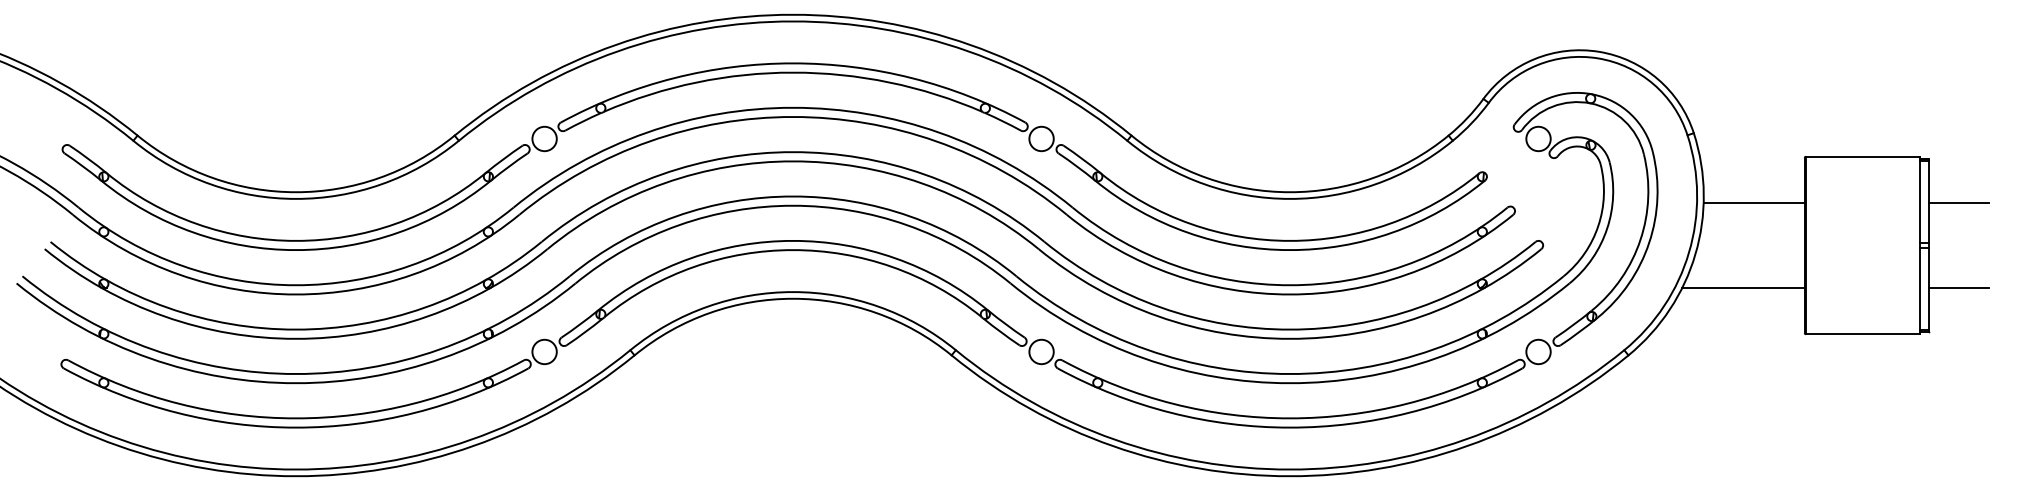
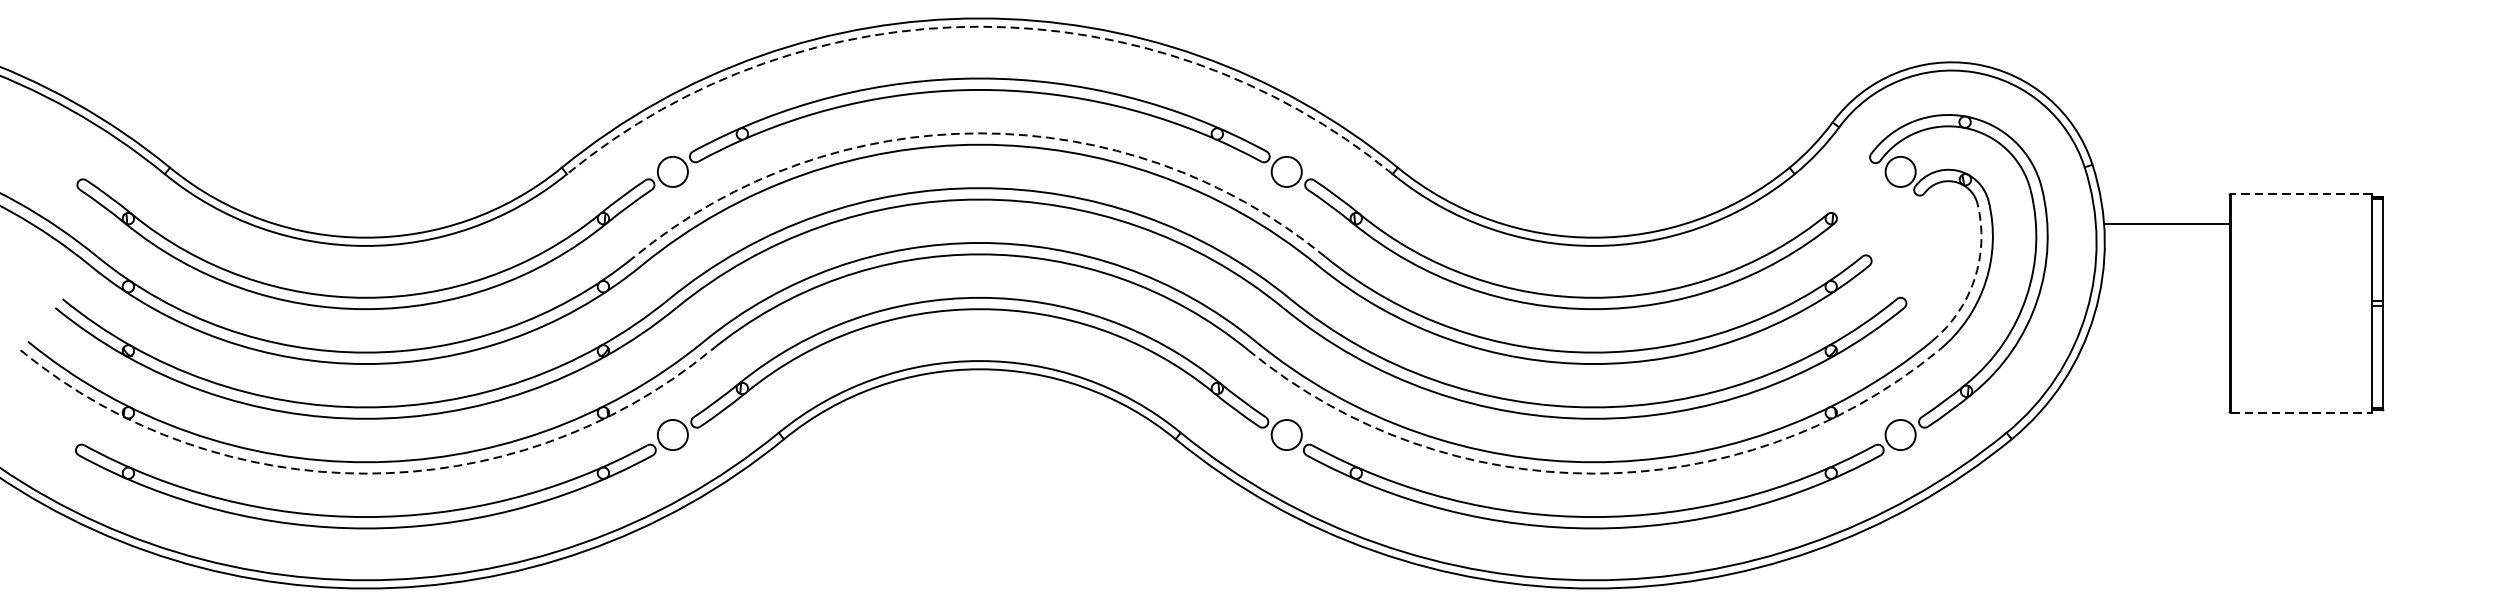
arc: (793, 21) -> (980, 26), solid -> dashed
arc: (793, 107) -> (980, 133), solid -> dashed
line: (1862, 156) -> (2300, 193), solid -> dashed
line: (1753, 203) -> (2166, 224), moved
line: (1958, 203) -> (2419, 251), removed
arc: (1598, 225) -> (1974, 278), solid -> dashed
line: (1743, 287) -> (2153, 355), removed
line: (1958, 287) -> (2419, 355), removed
line: (1863, 334) -> (2302, 413), solid -> dashed
arc: (296, 383) -> (366, 473), solid -> dashed
arc: (1290, 383) -> (1594, 473), solid -> dashed

